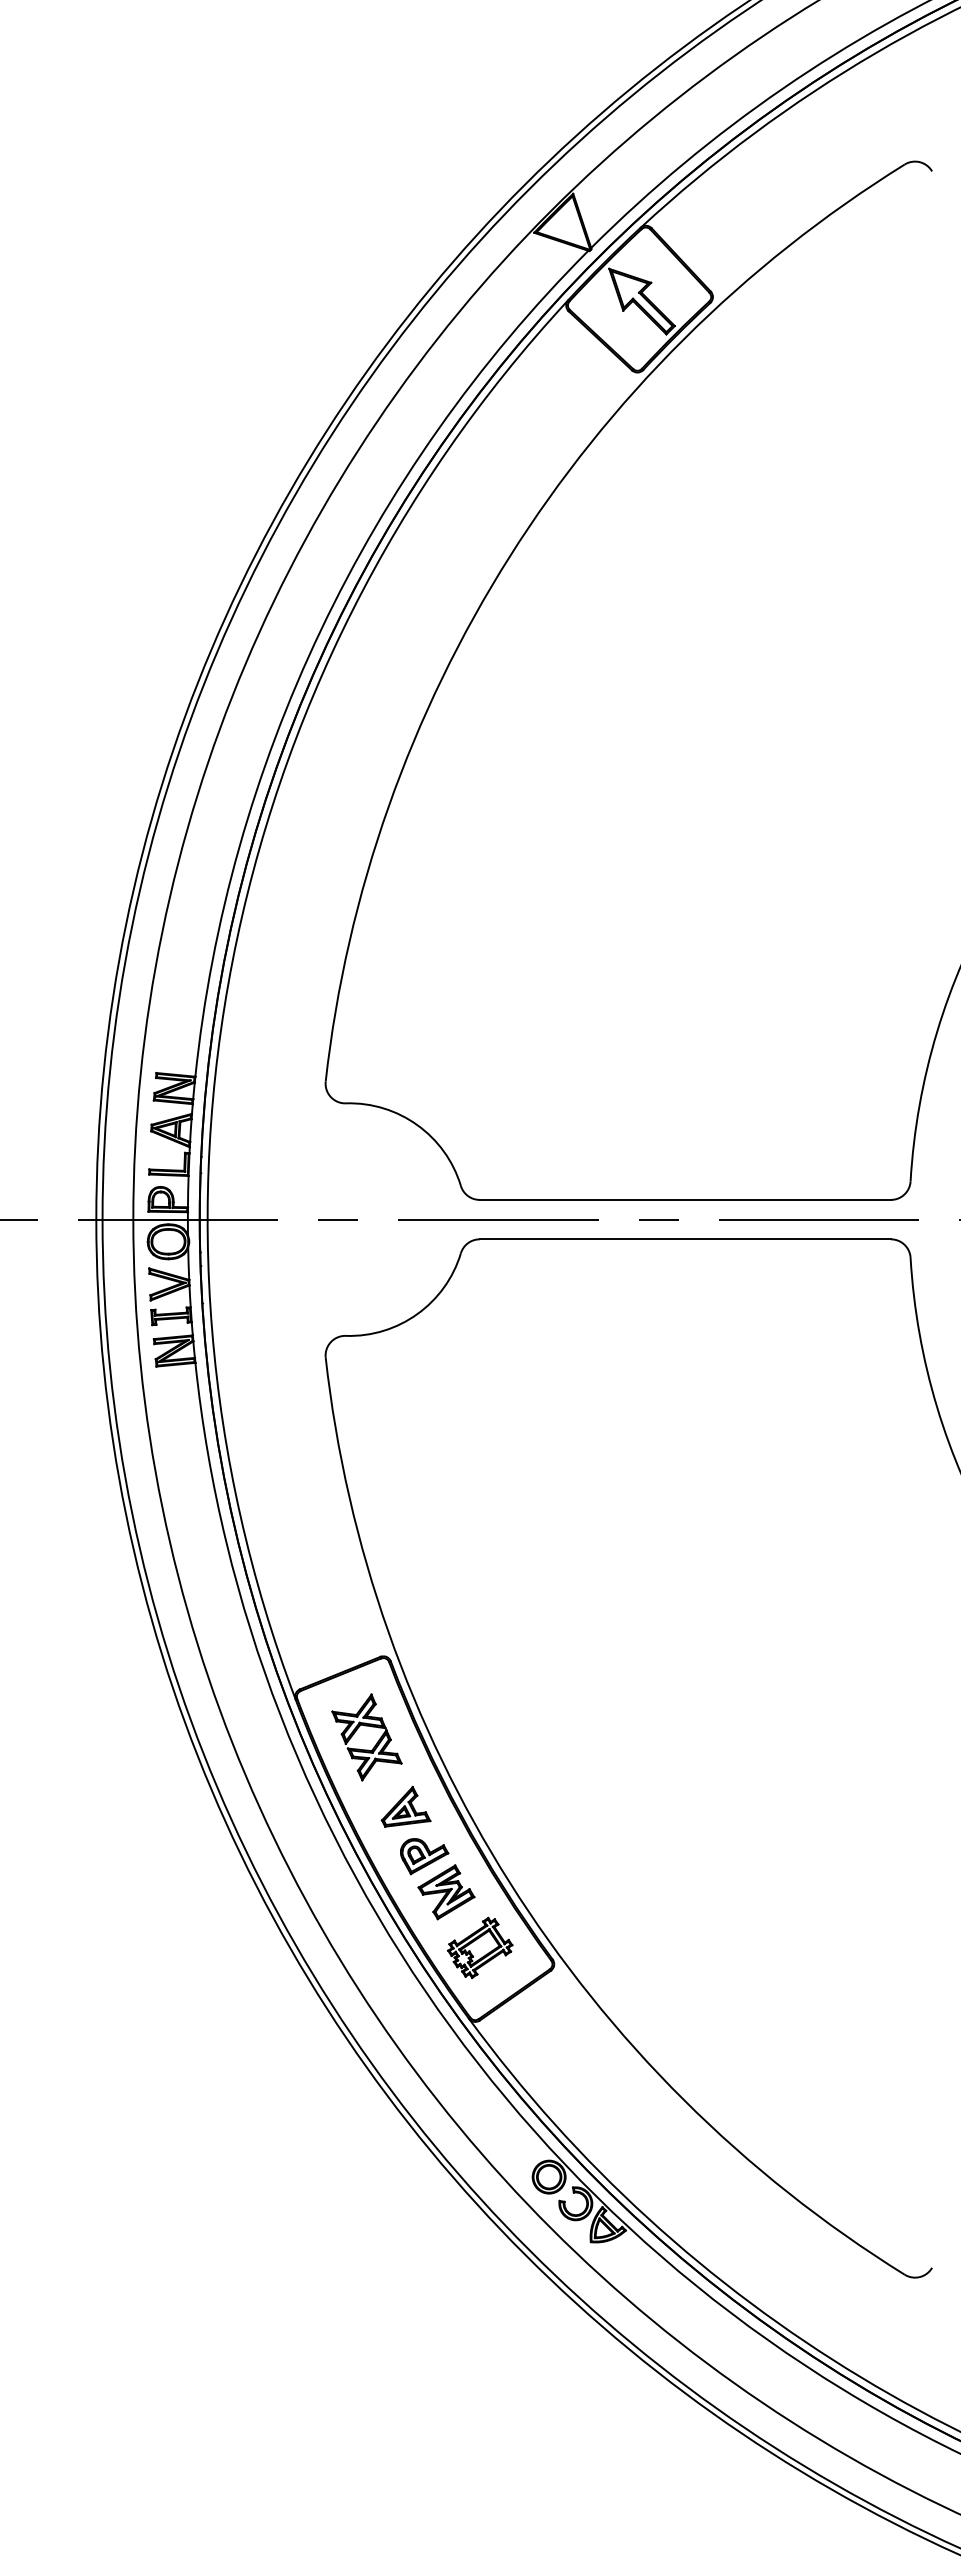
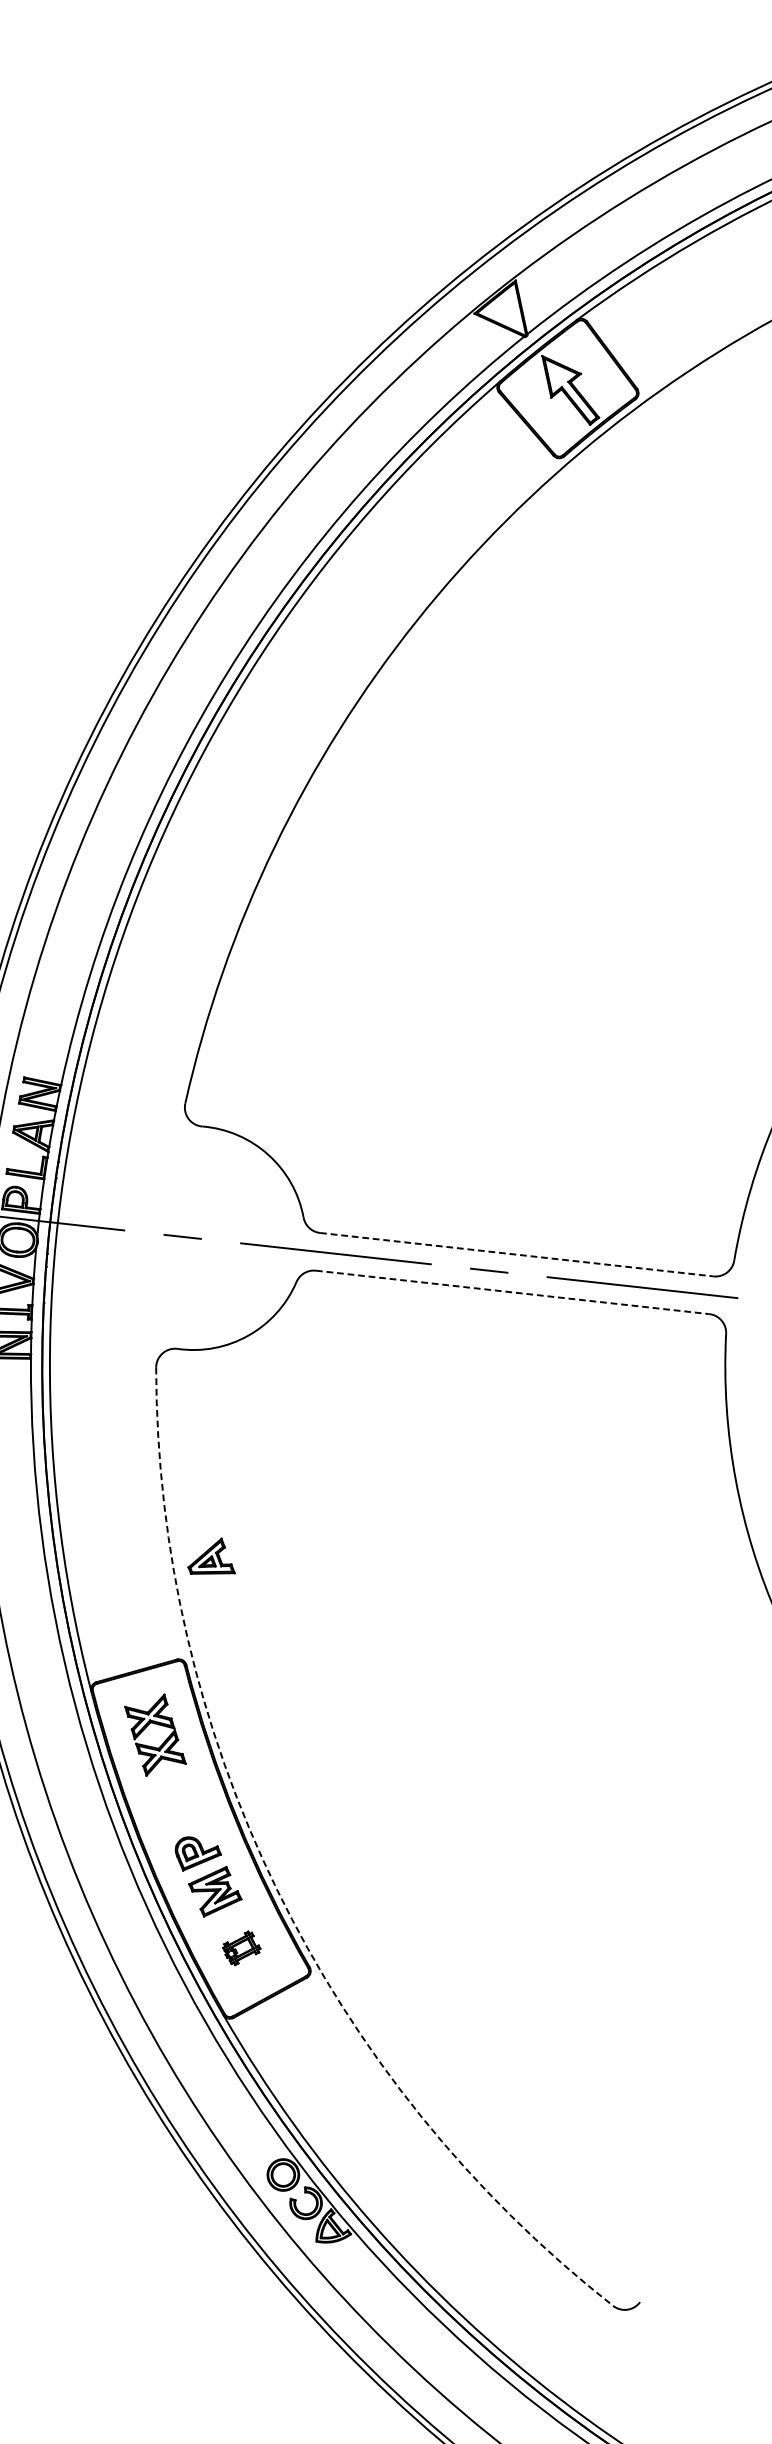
line: (685, 1199) -> (517, 1254), solid -> dashed
line: (685, 1239) -> (512, 1292), solid -> dashed
part: (405, 1806) -> (212, 1556), moved
arc: (509, 1882) -> (276, 1889), solid -> dashed
part: (480, 1947) -> (241, 1948), size x0.6

